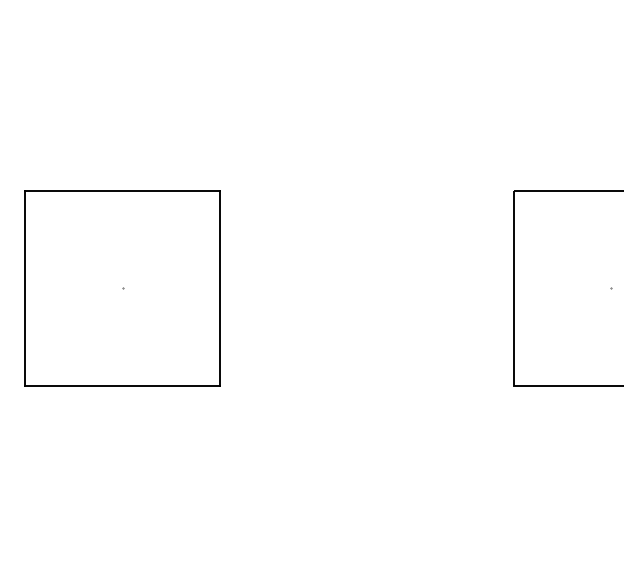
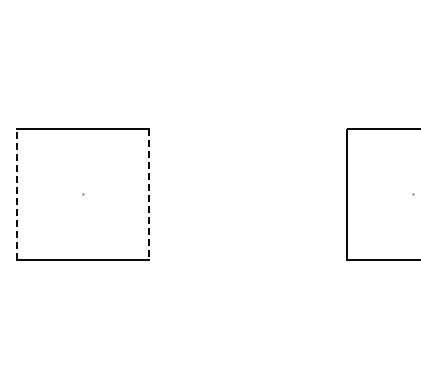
line: (24, 288) -> (16, 194), solid -> dashed
line: (220, 288) -> (148, 194), solid -> dashed

